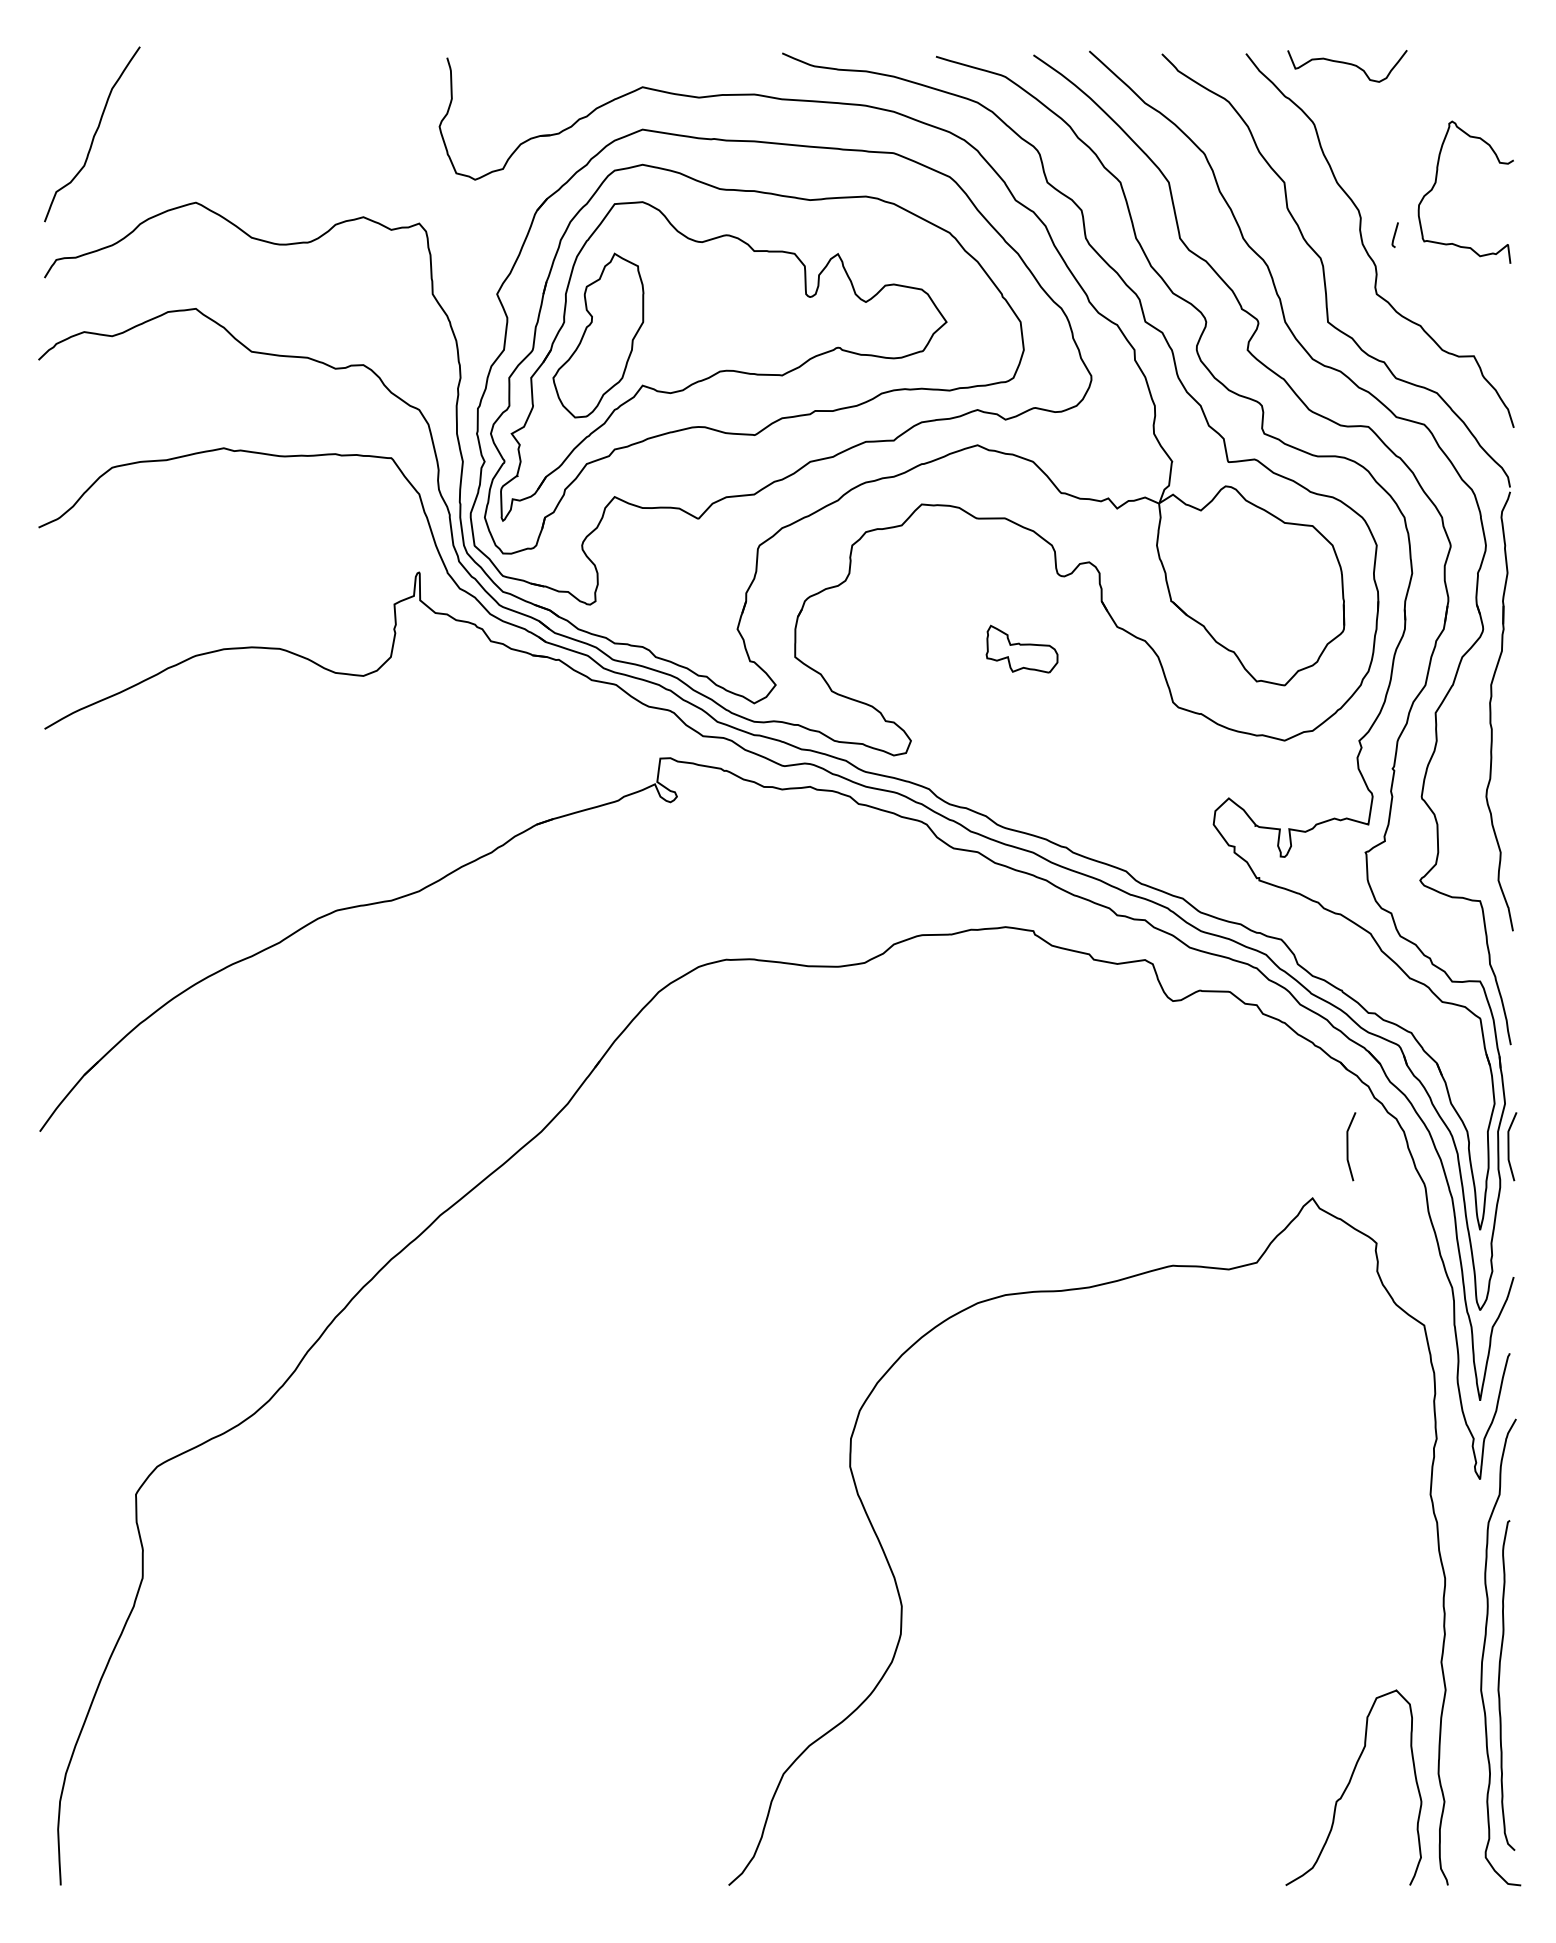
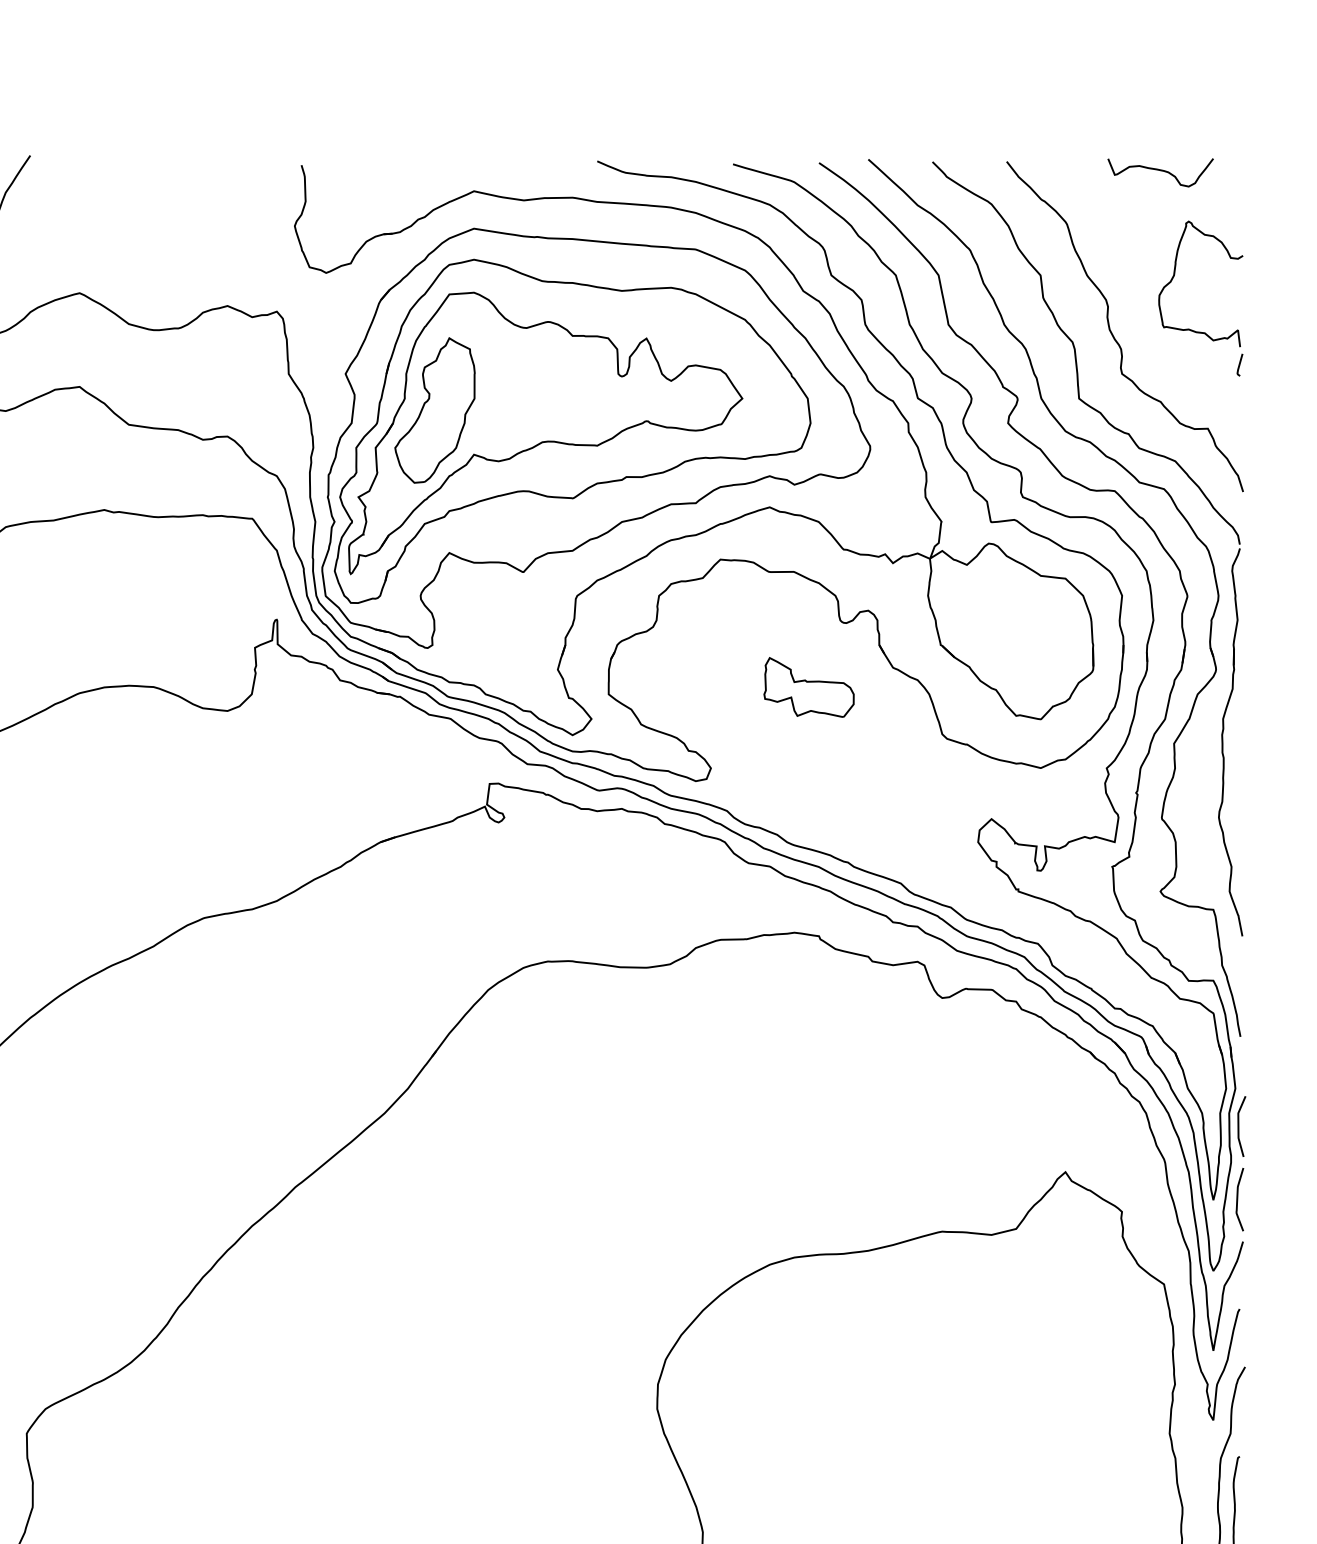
curve: (1347, 64) -> (1160, 171), moved
curve: (1394, 235) -> (1239, 365), moved
part: (1021, 648) -> (808, 686), size x1.43
curve: (1348, 1146) -> (1097, 1126), removed
curve: (1508, 1228) -> (1238, 1198), added

